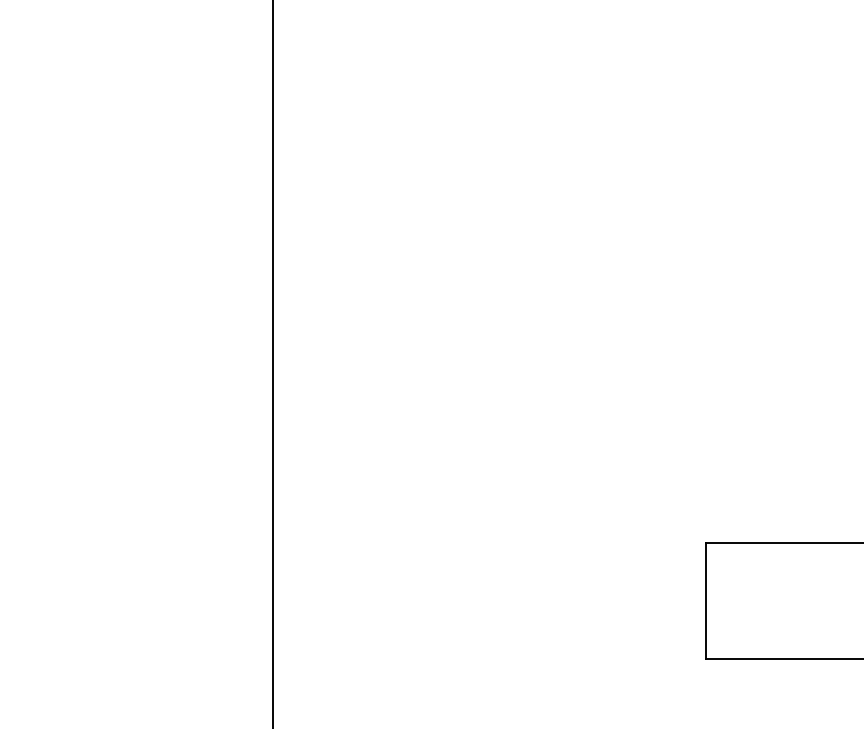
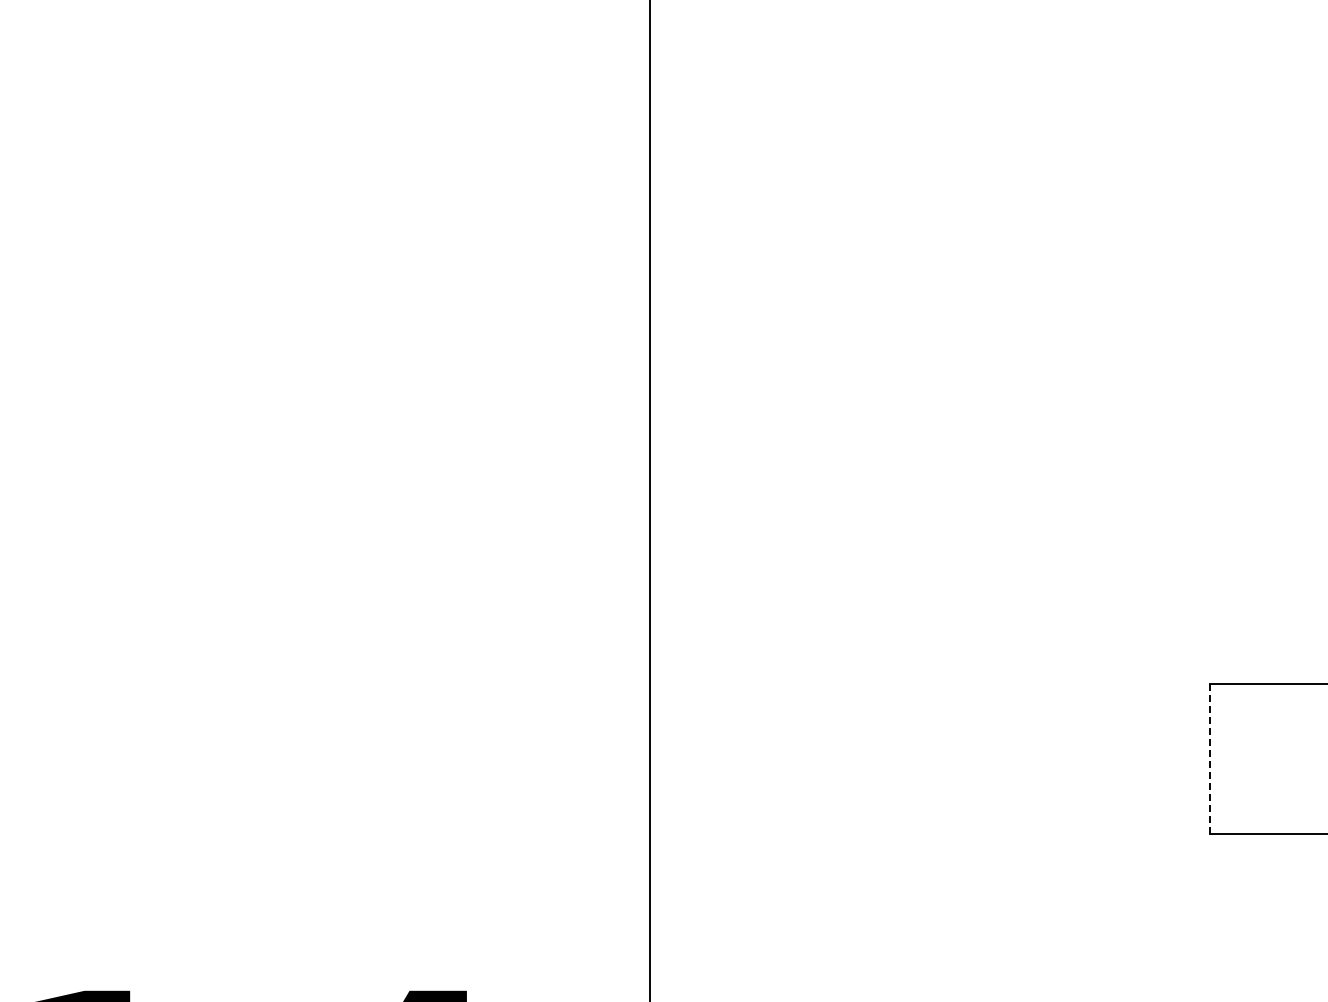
line: (706, 600) -> (1210, 758), solid -> dashed

